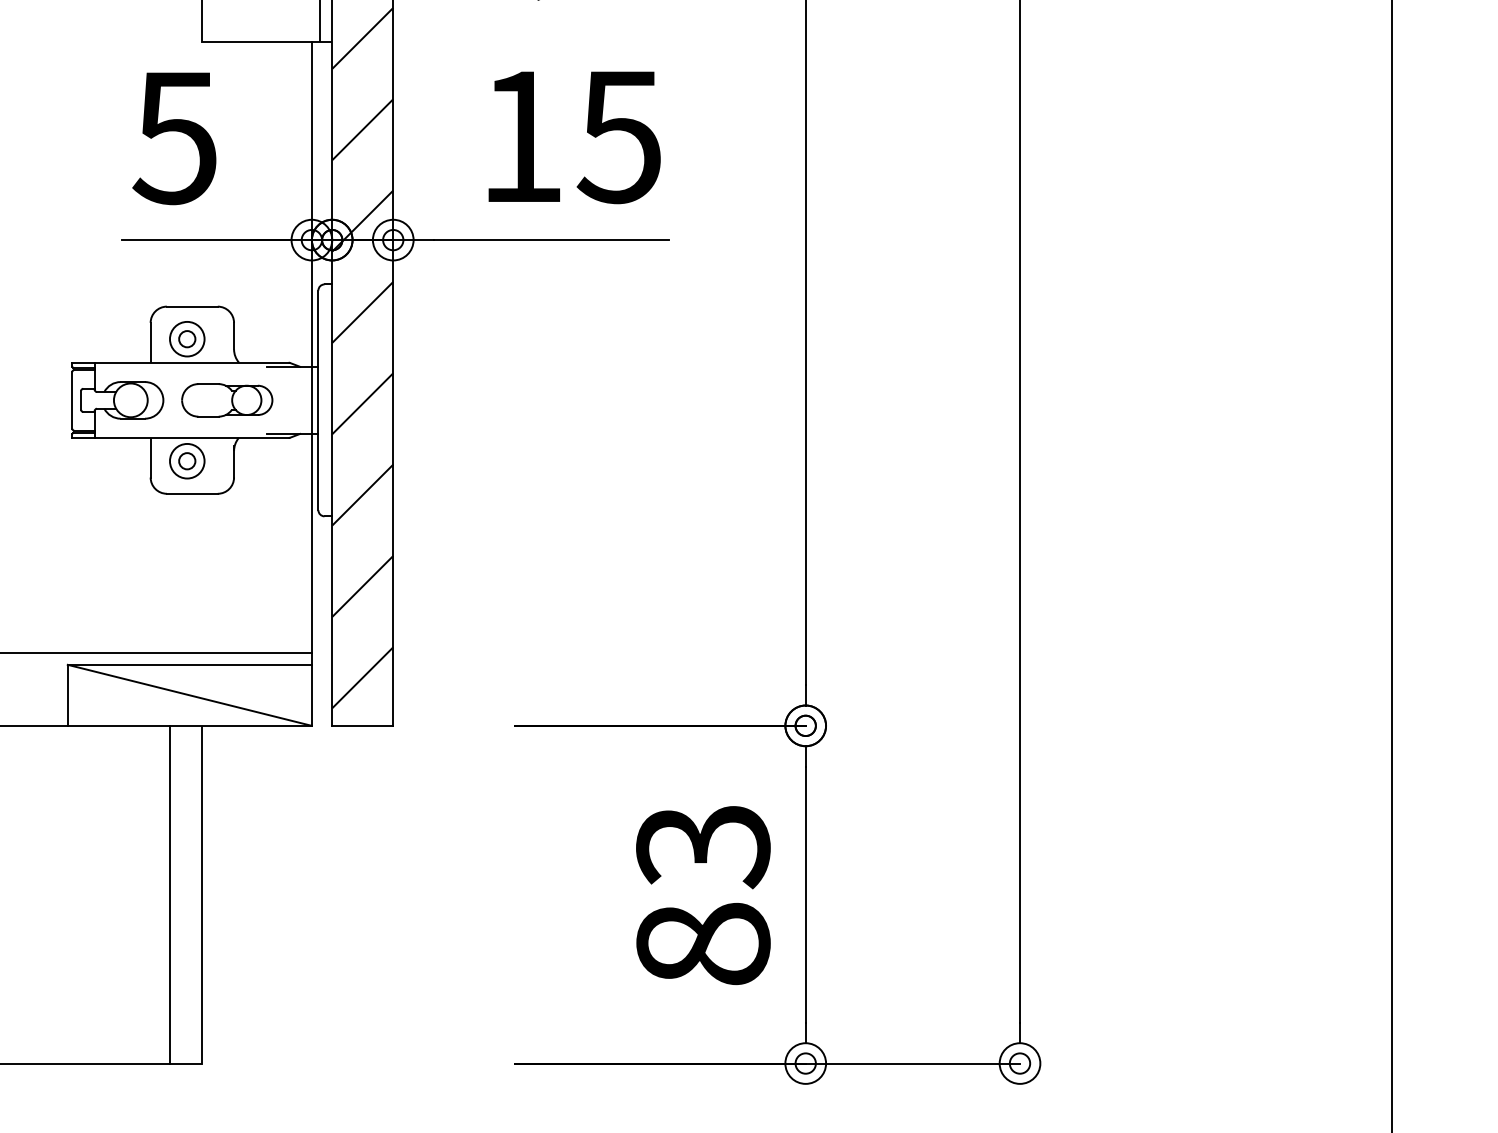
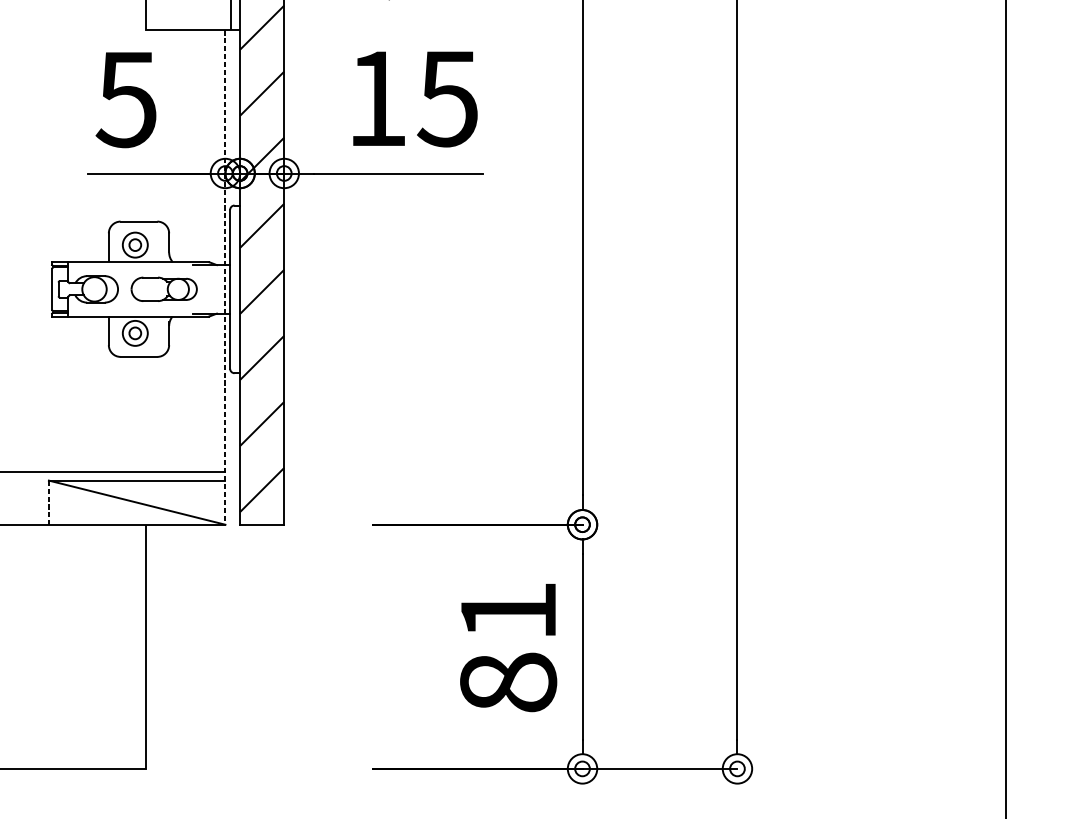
line: (311, 384) -> (225, 277), solid -> dashed
line: (67, 695) -> (48, 502), solid -> dashed
text: (703, 847) -> (508, 612), 83 -> 81
line: (169, 894) -> (122, 646), removed

